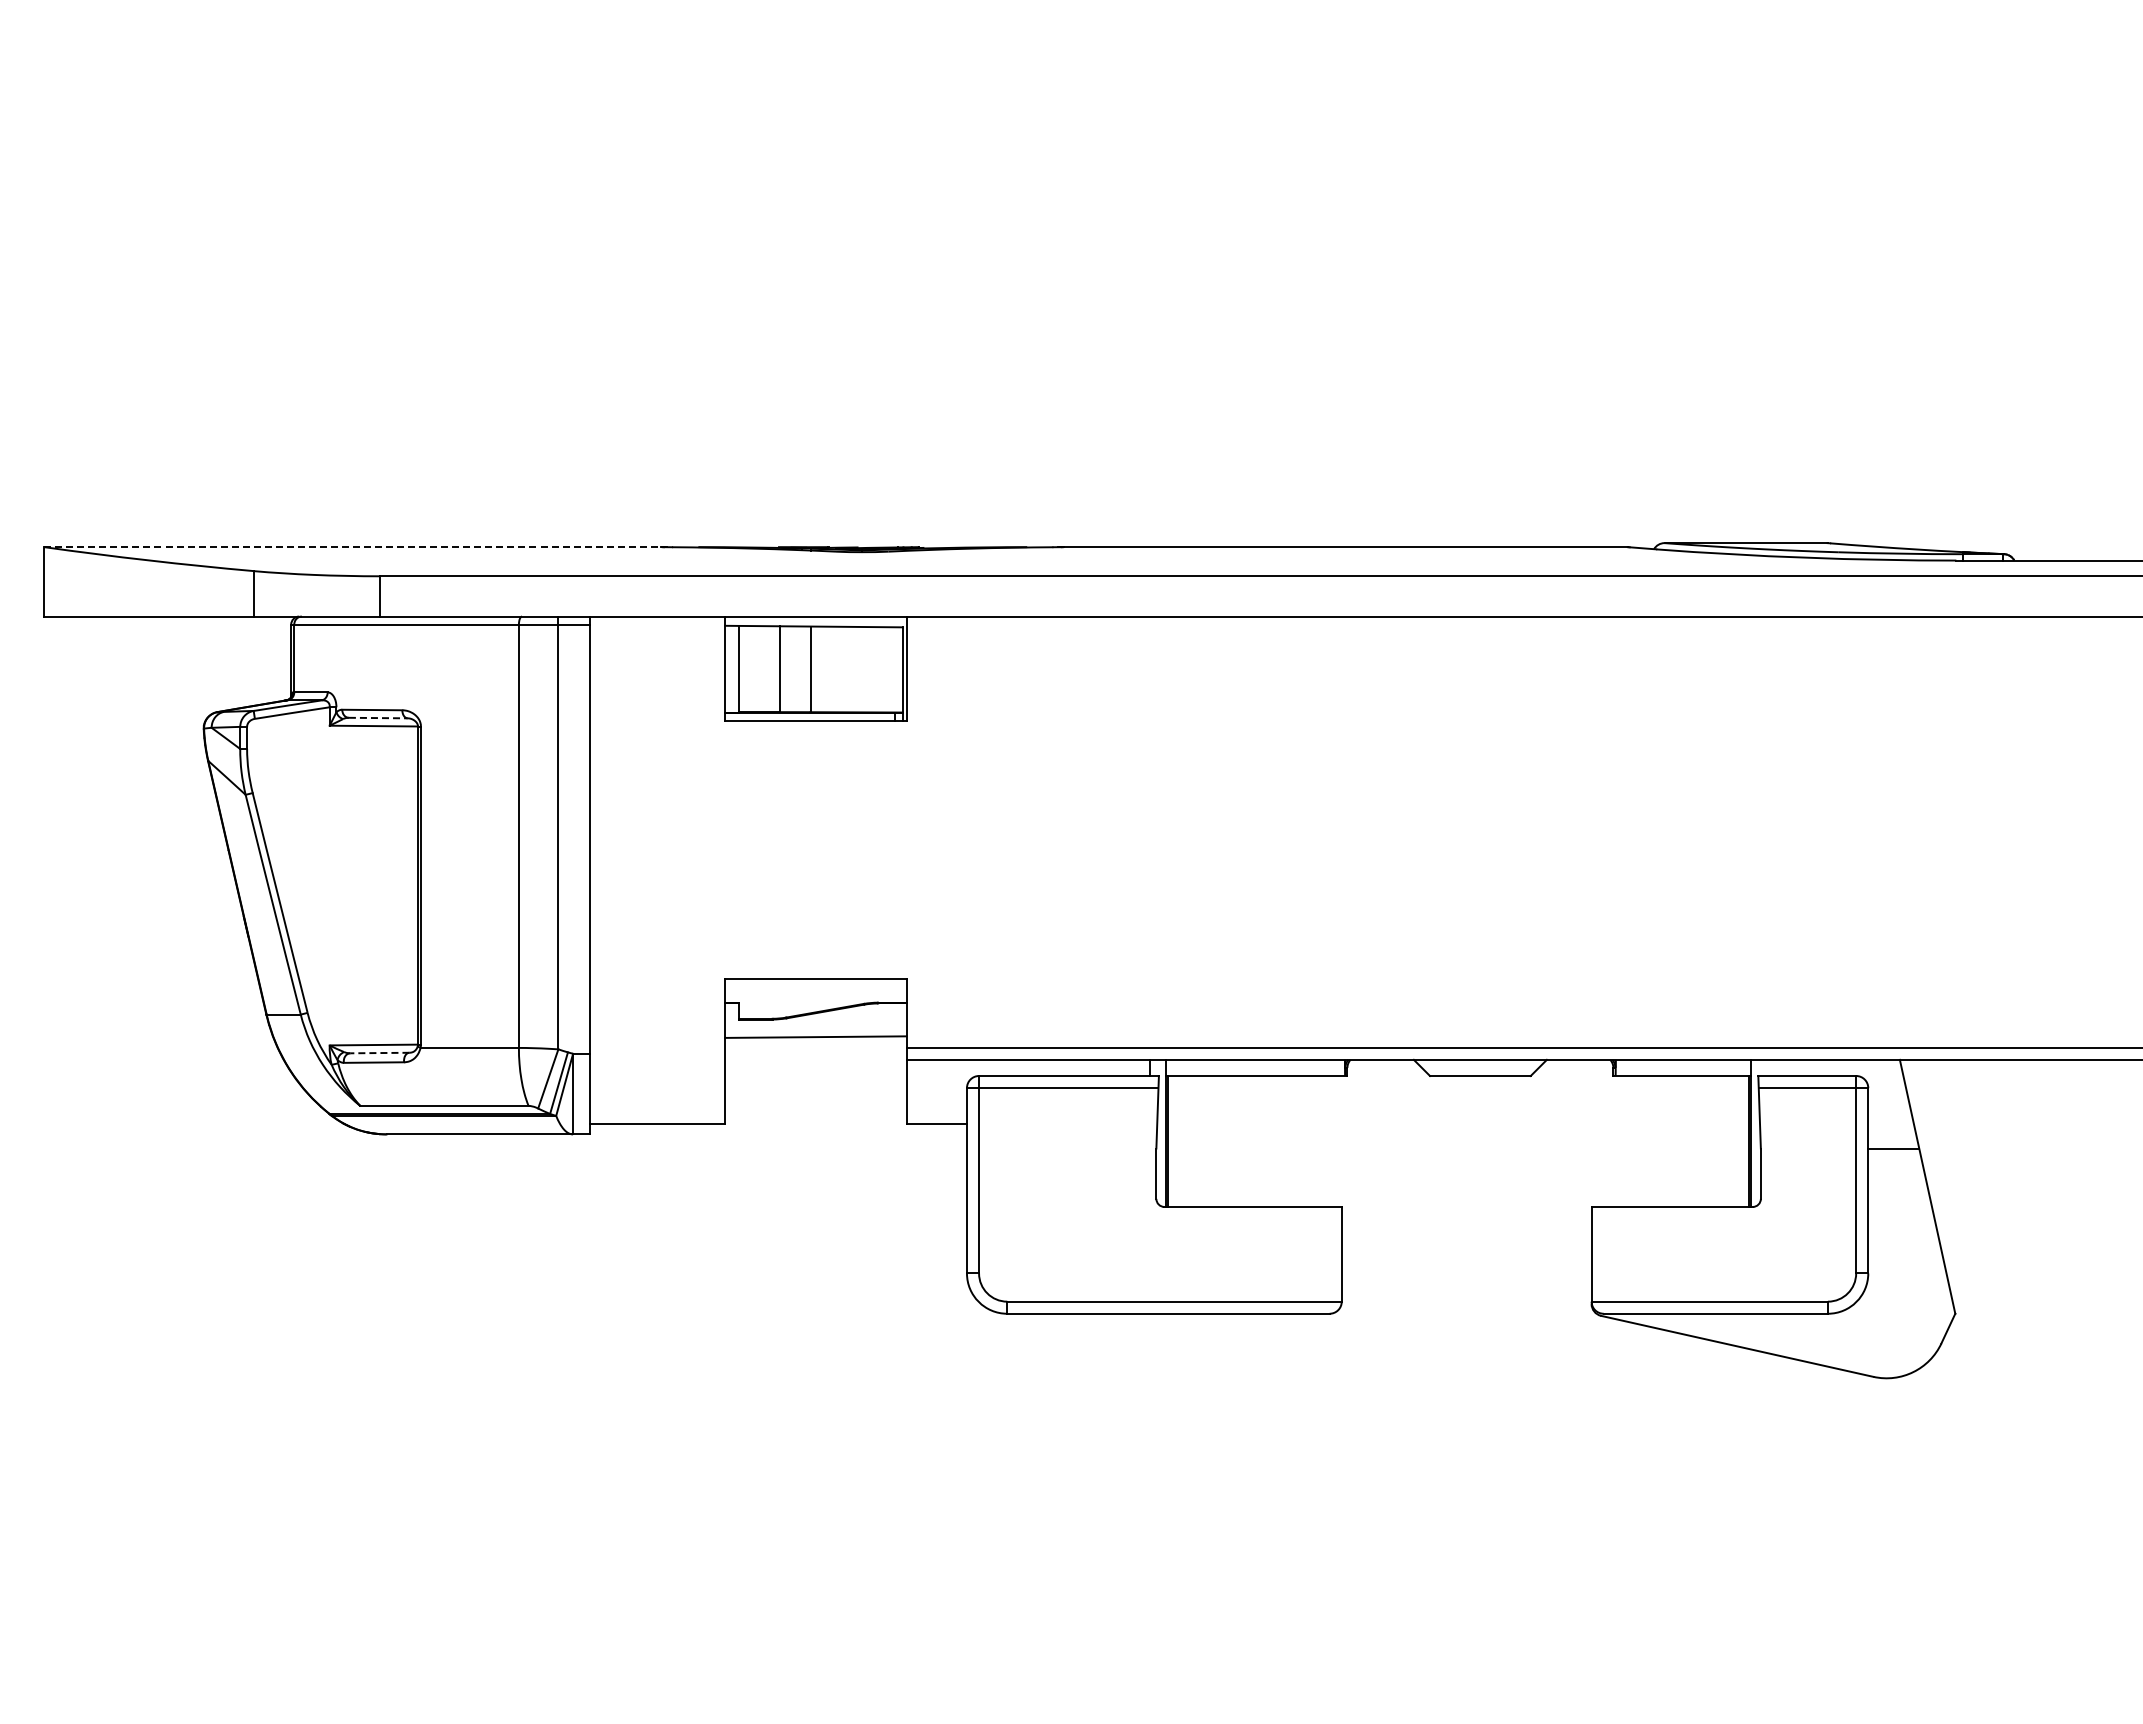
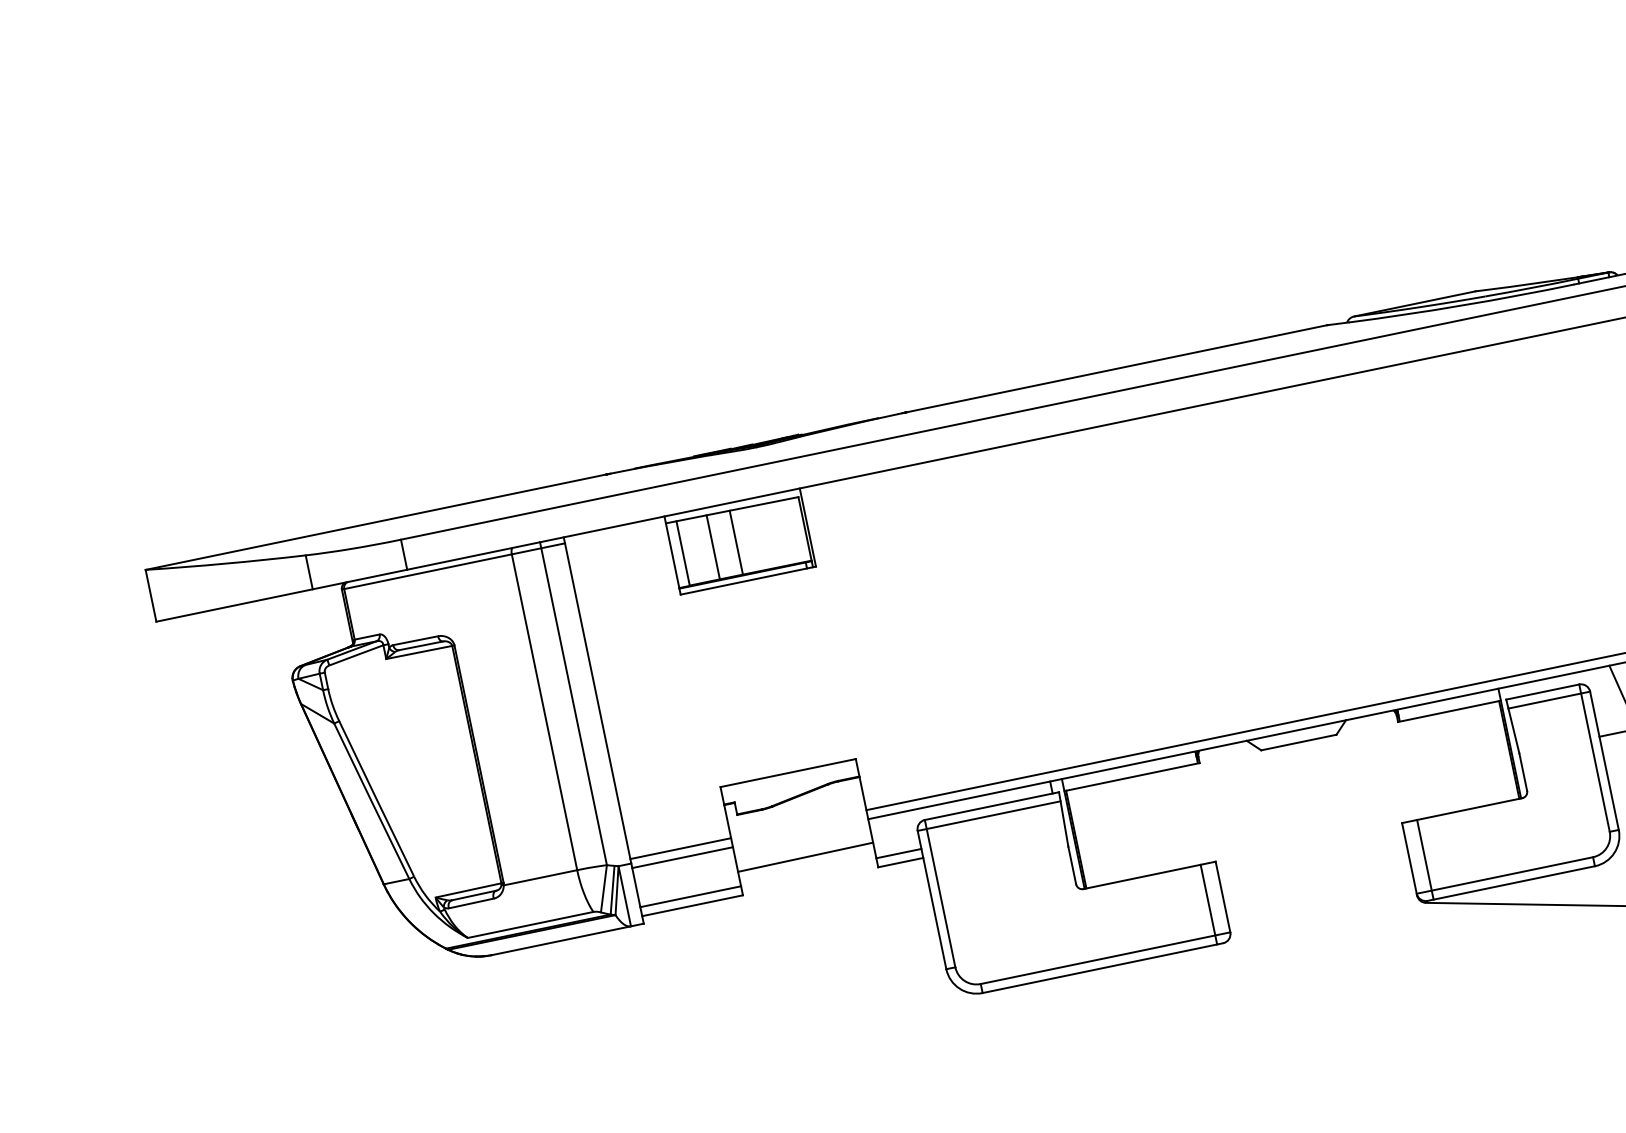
line: (352, 547) -> (375, 522), dashed -> solid
line: (378, 718) -> (421, 646), dashed -> solid
line: (815, 1036) -> (805, 856), moved
line: (657, 1047) -> (680, 848), added
line: (379, 1053) -> (474, 895), dashed -> solid
line: (657, 1059) -> (682, 857), added
line: (657, 1112) -> (690, 896), added
line: (936, 1112) -> (898, 853), added
line: (1321, 1259) -> (1208, 904), added
line: (1611, 1259) -> (1425, 859), added

